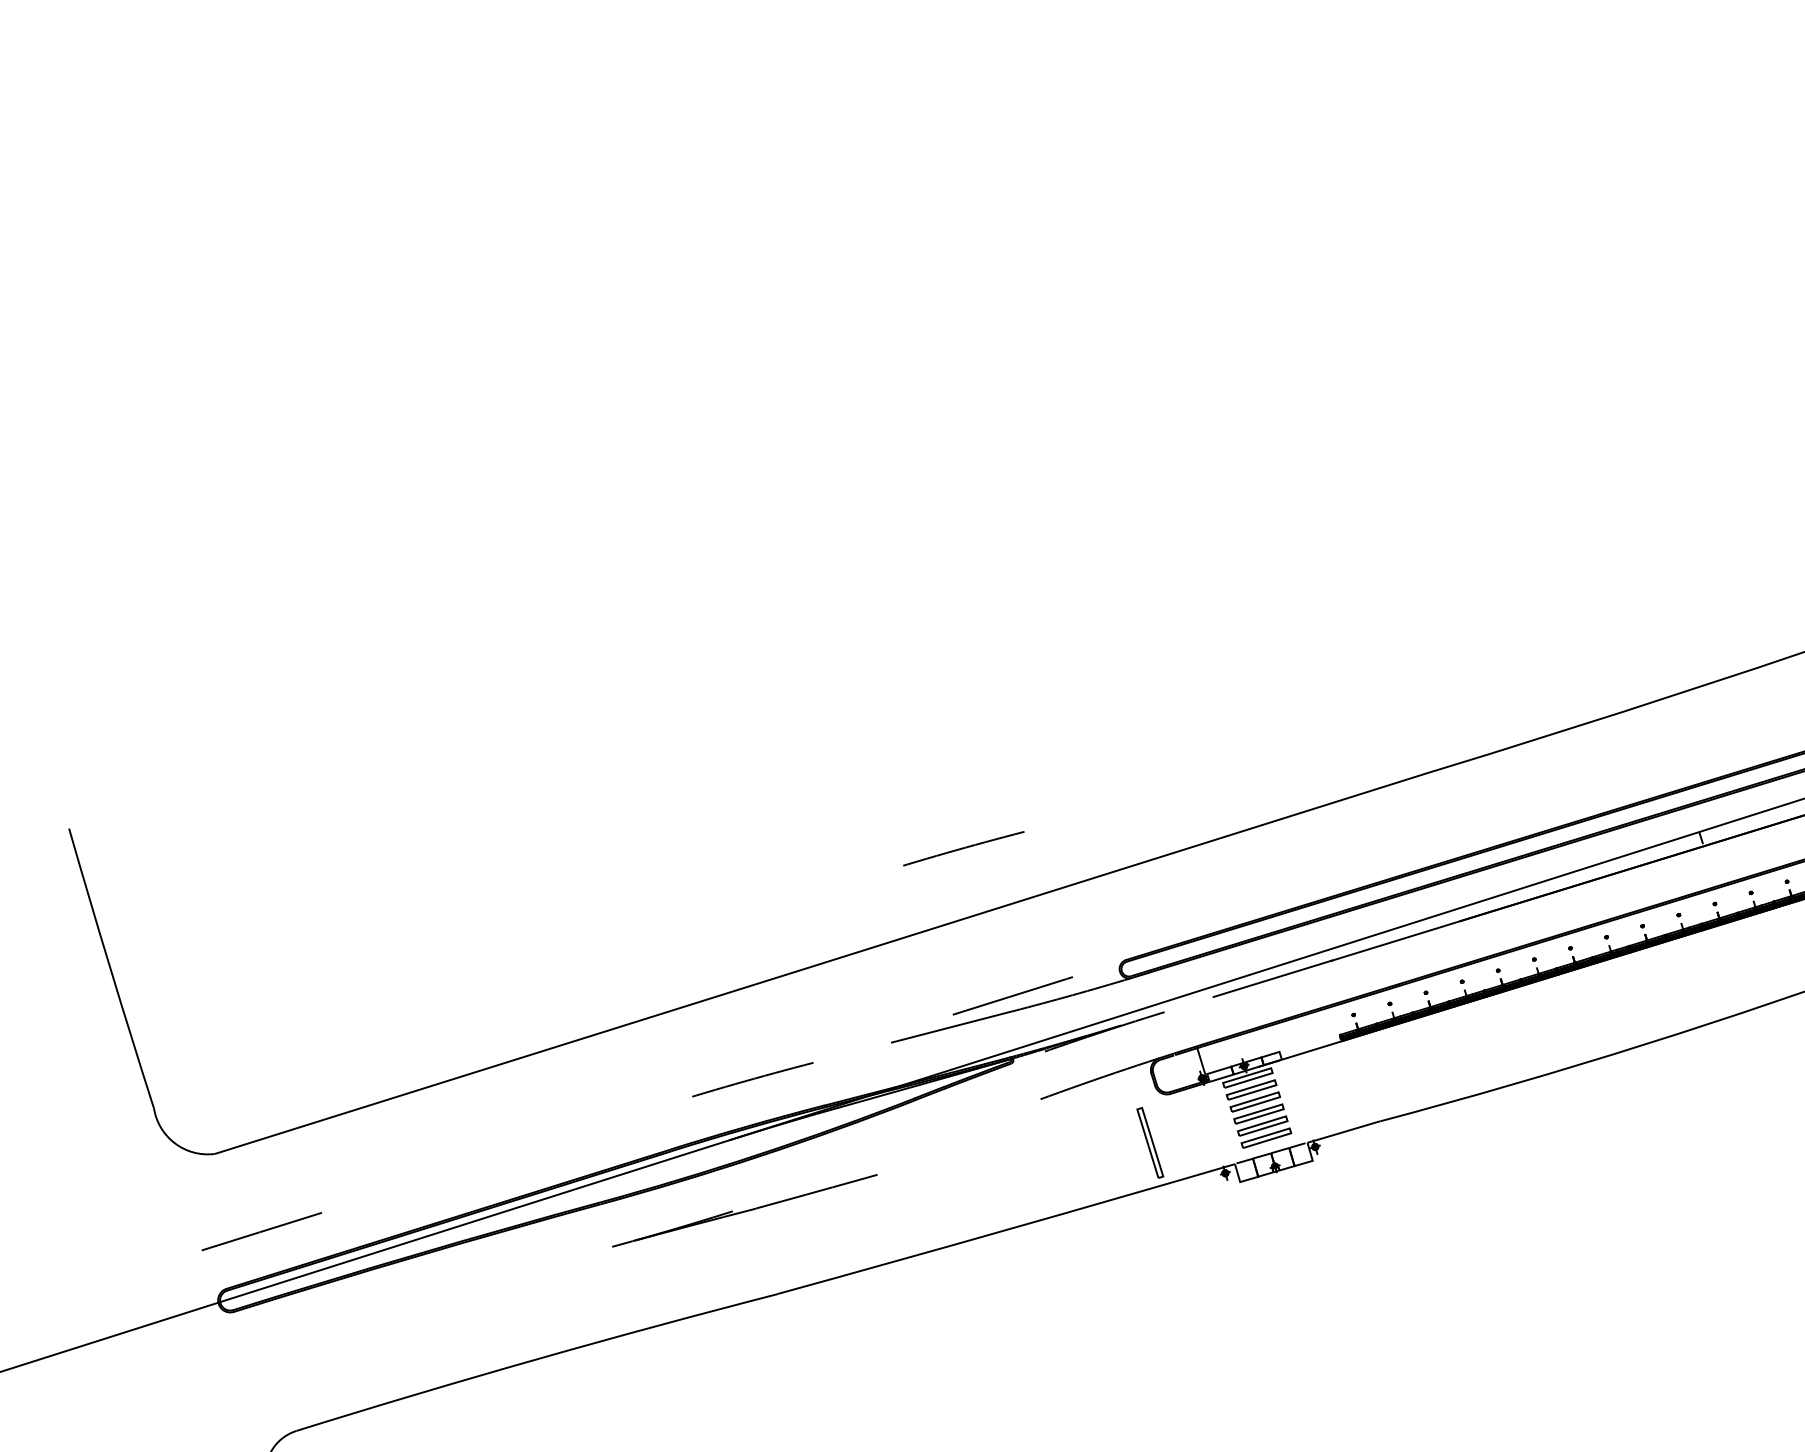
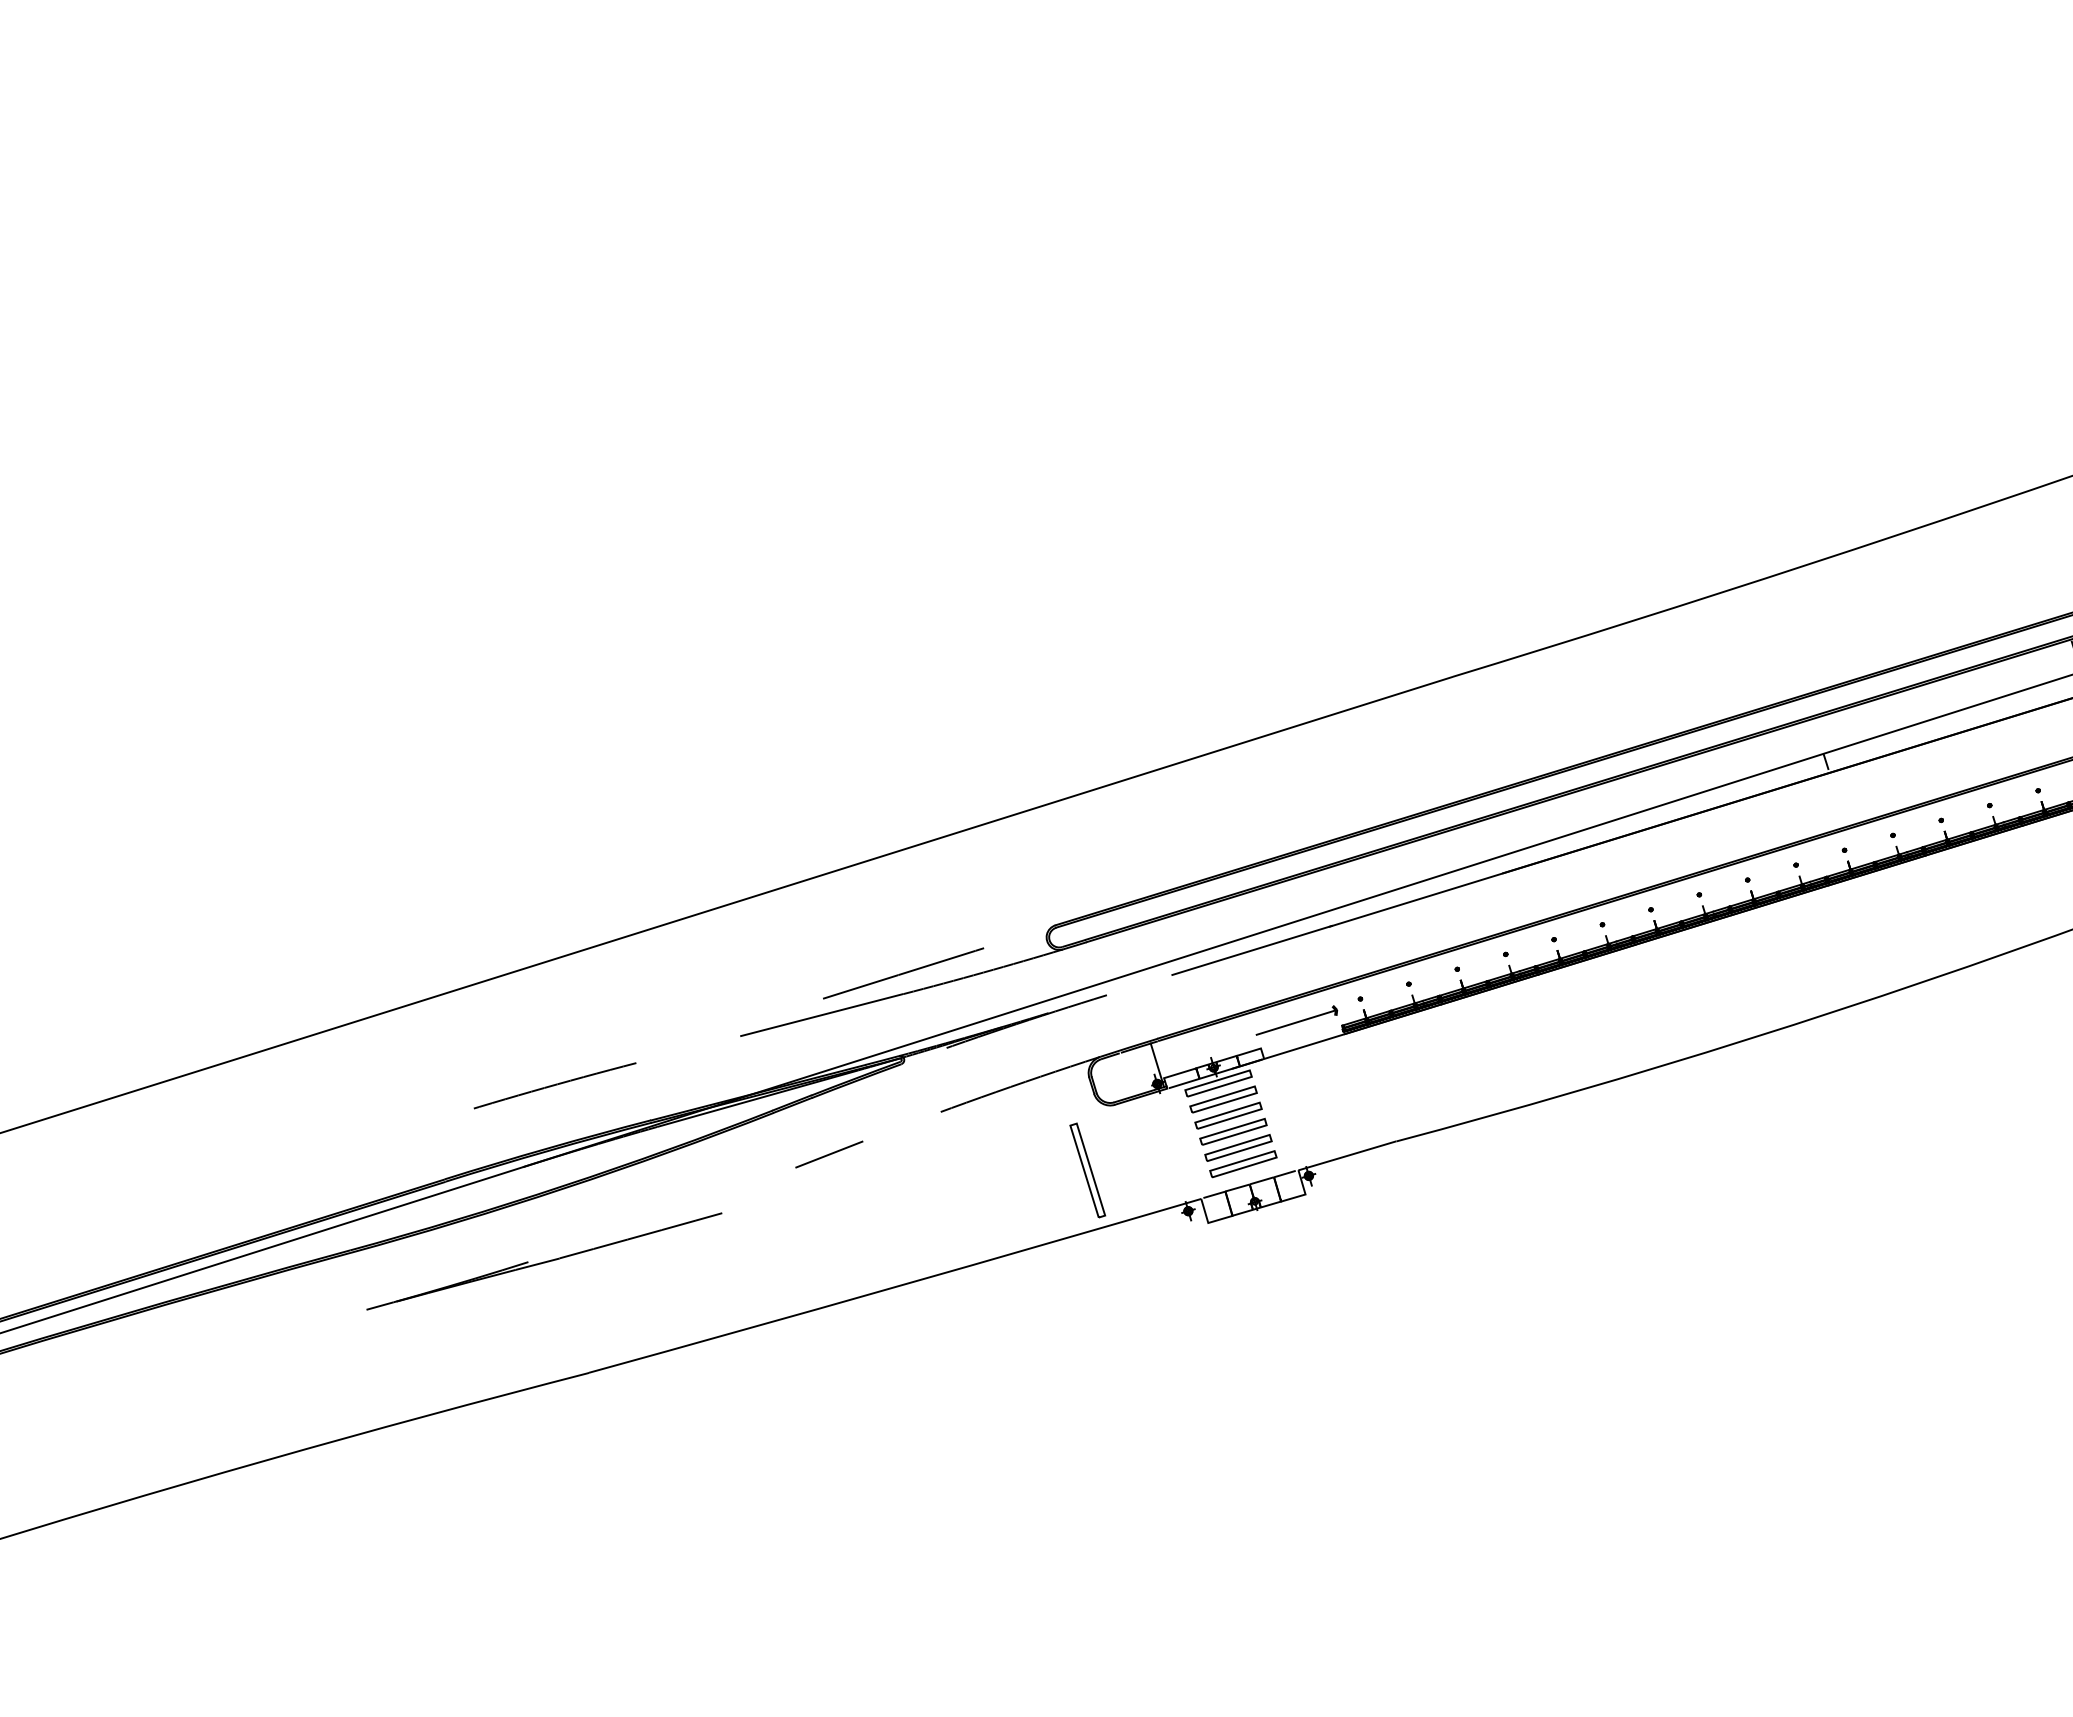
line: (963, 848) -> (837, 775), removed
part: (1306, 1030) -> (1297, 1019), added
line: (957, 1130) -> (829, 1153), added

